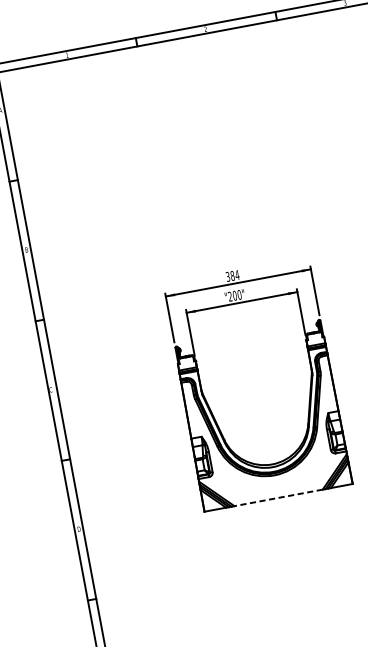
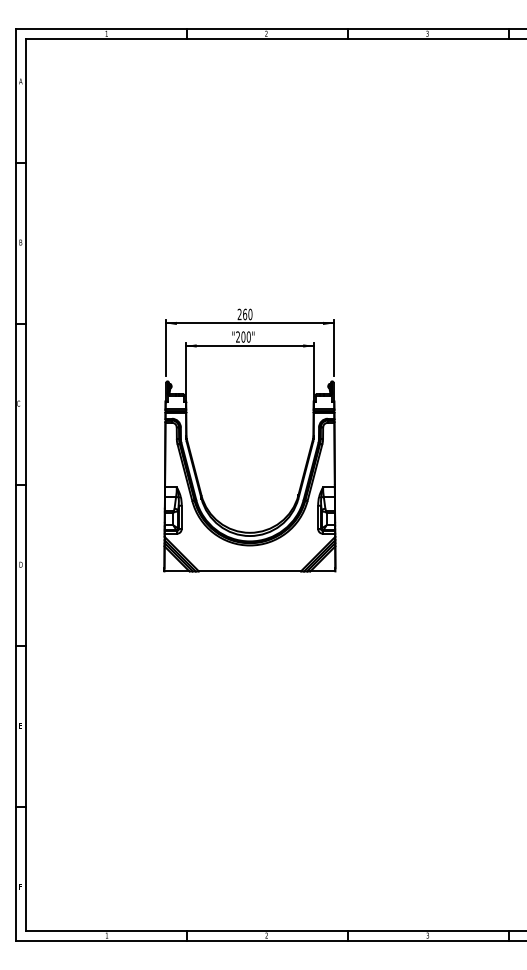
text: (232, 276) -> (244, 314), 384 -> 260
line: (278, 497) -> (249, 571), dashed -> solid

